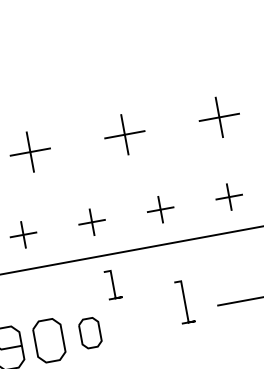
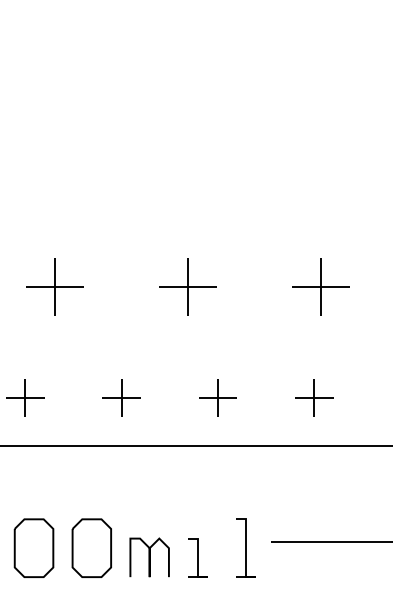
line: (112, 284) -> (197, 557), moved
line: (184, 301) -> (245, 547), moved
part: (90, 332) -> (91, 547), size x1.43
curve: (132, 332) -> (149, 557), added

